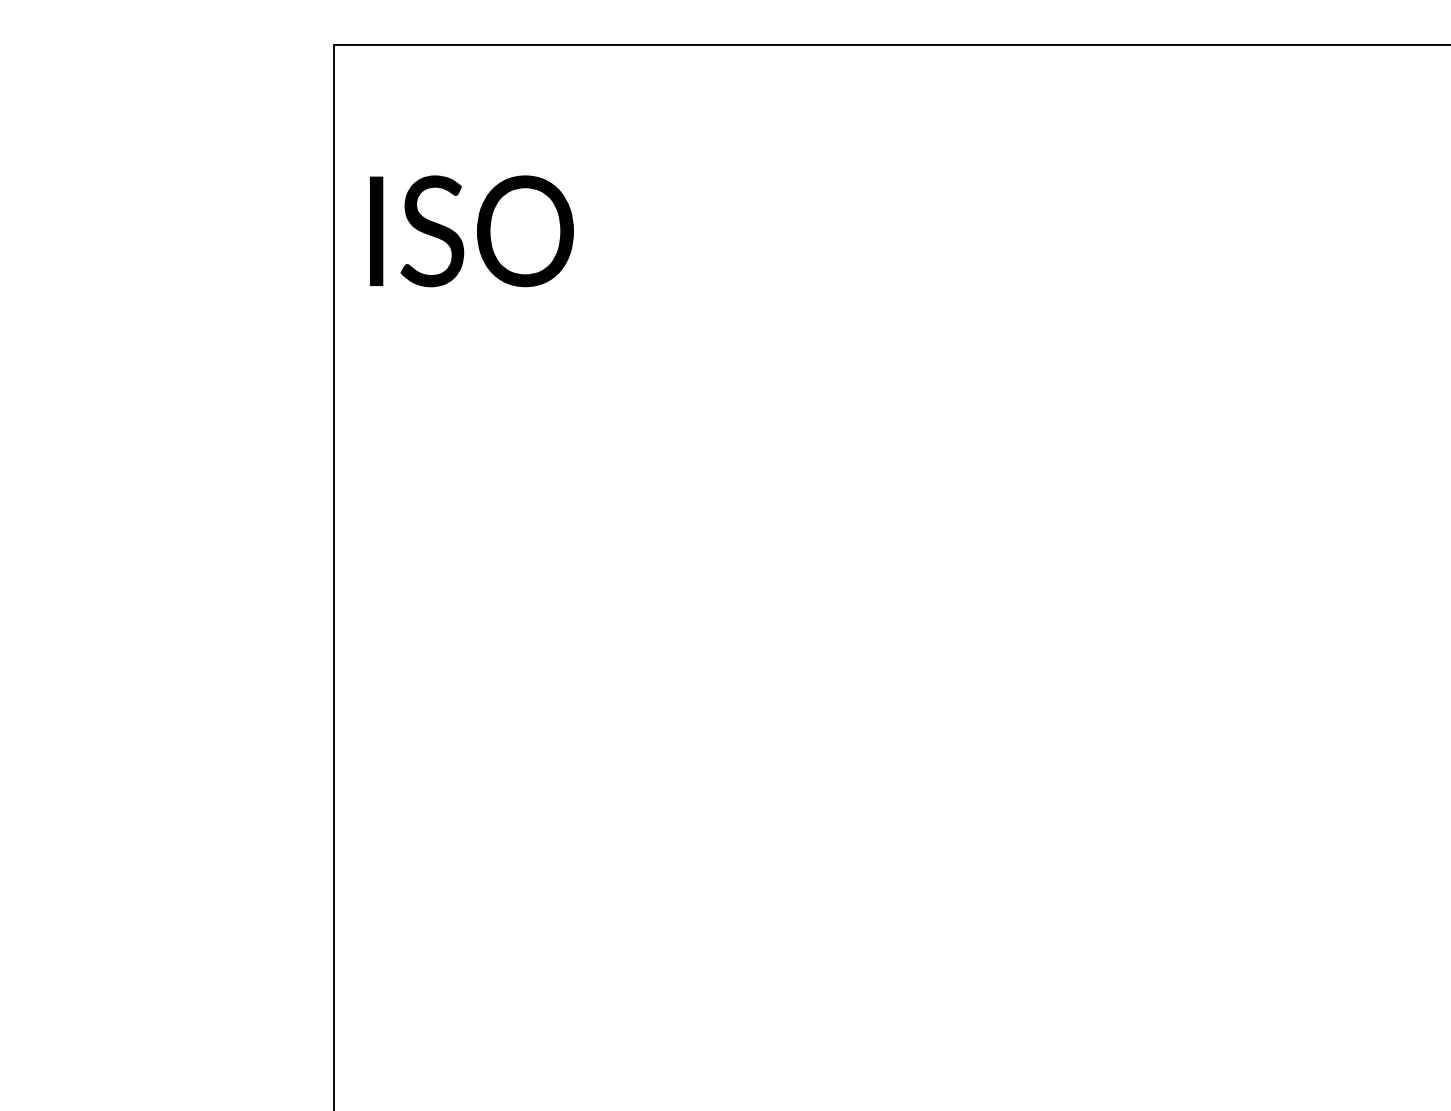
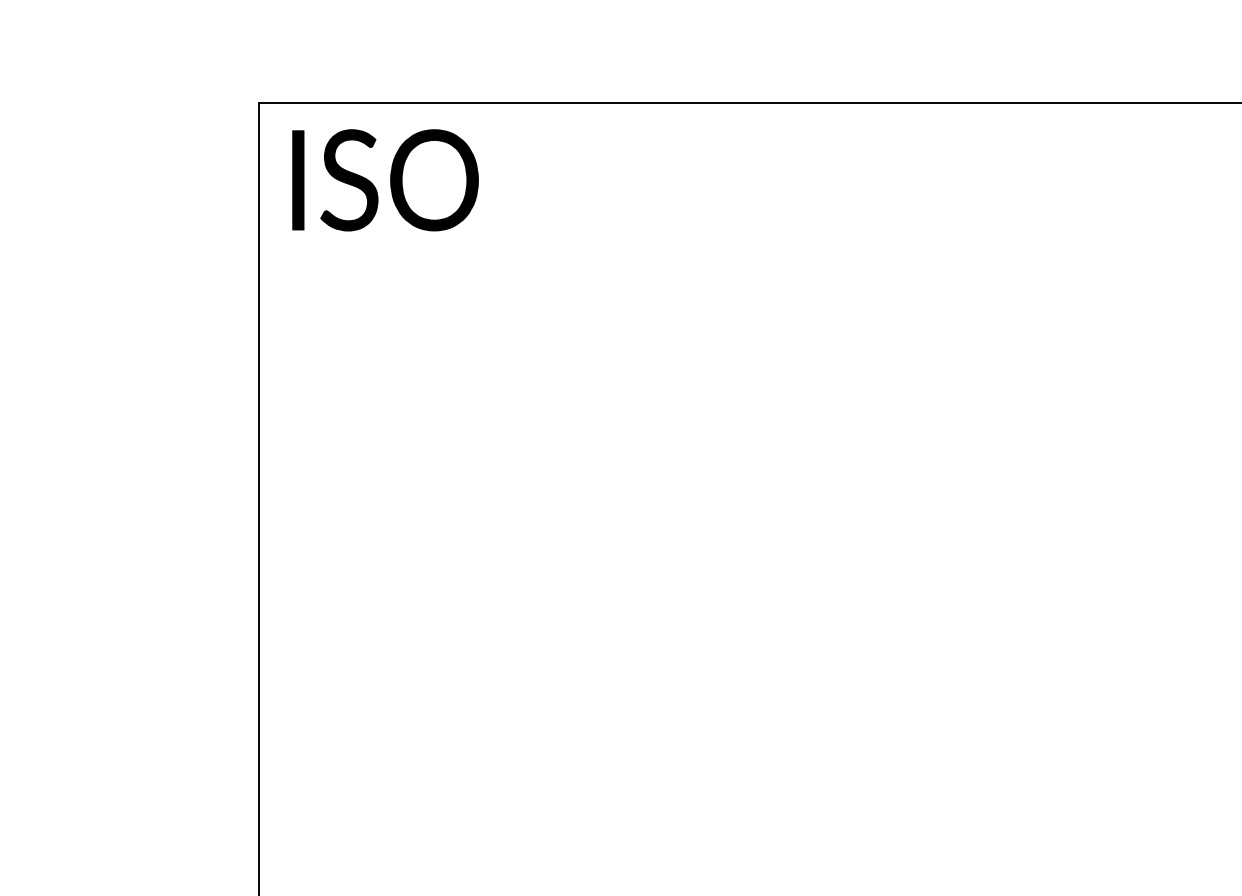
text: (471, 231) -> (385, 180), moved

